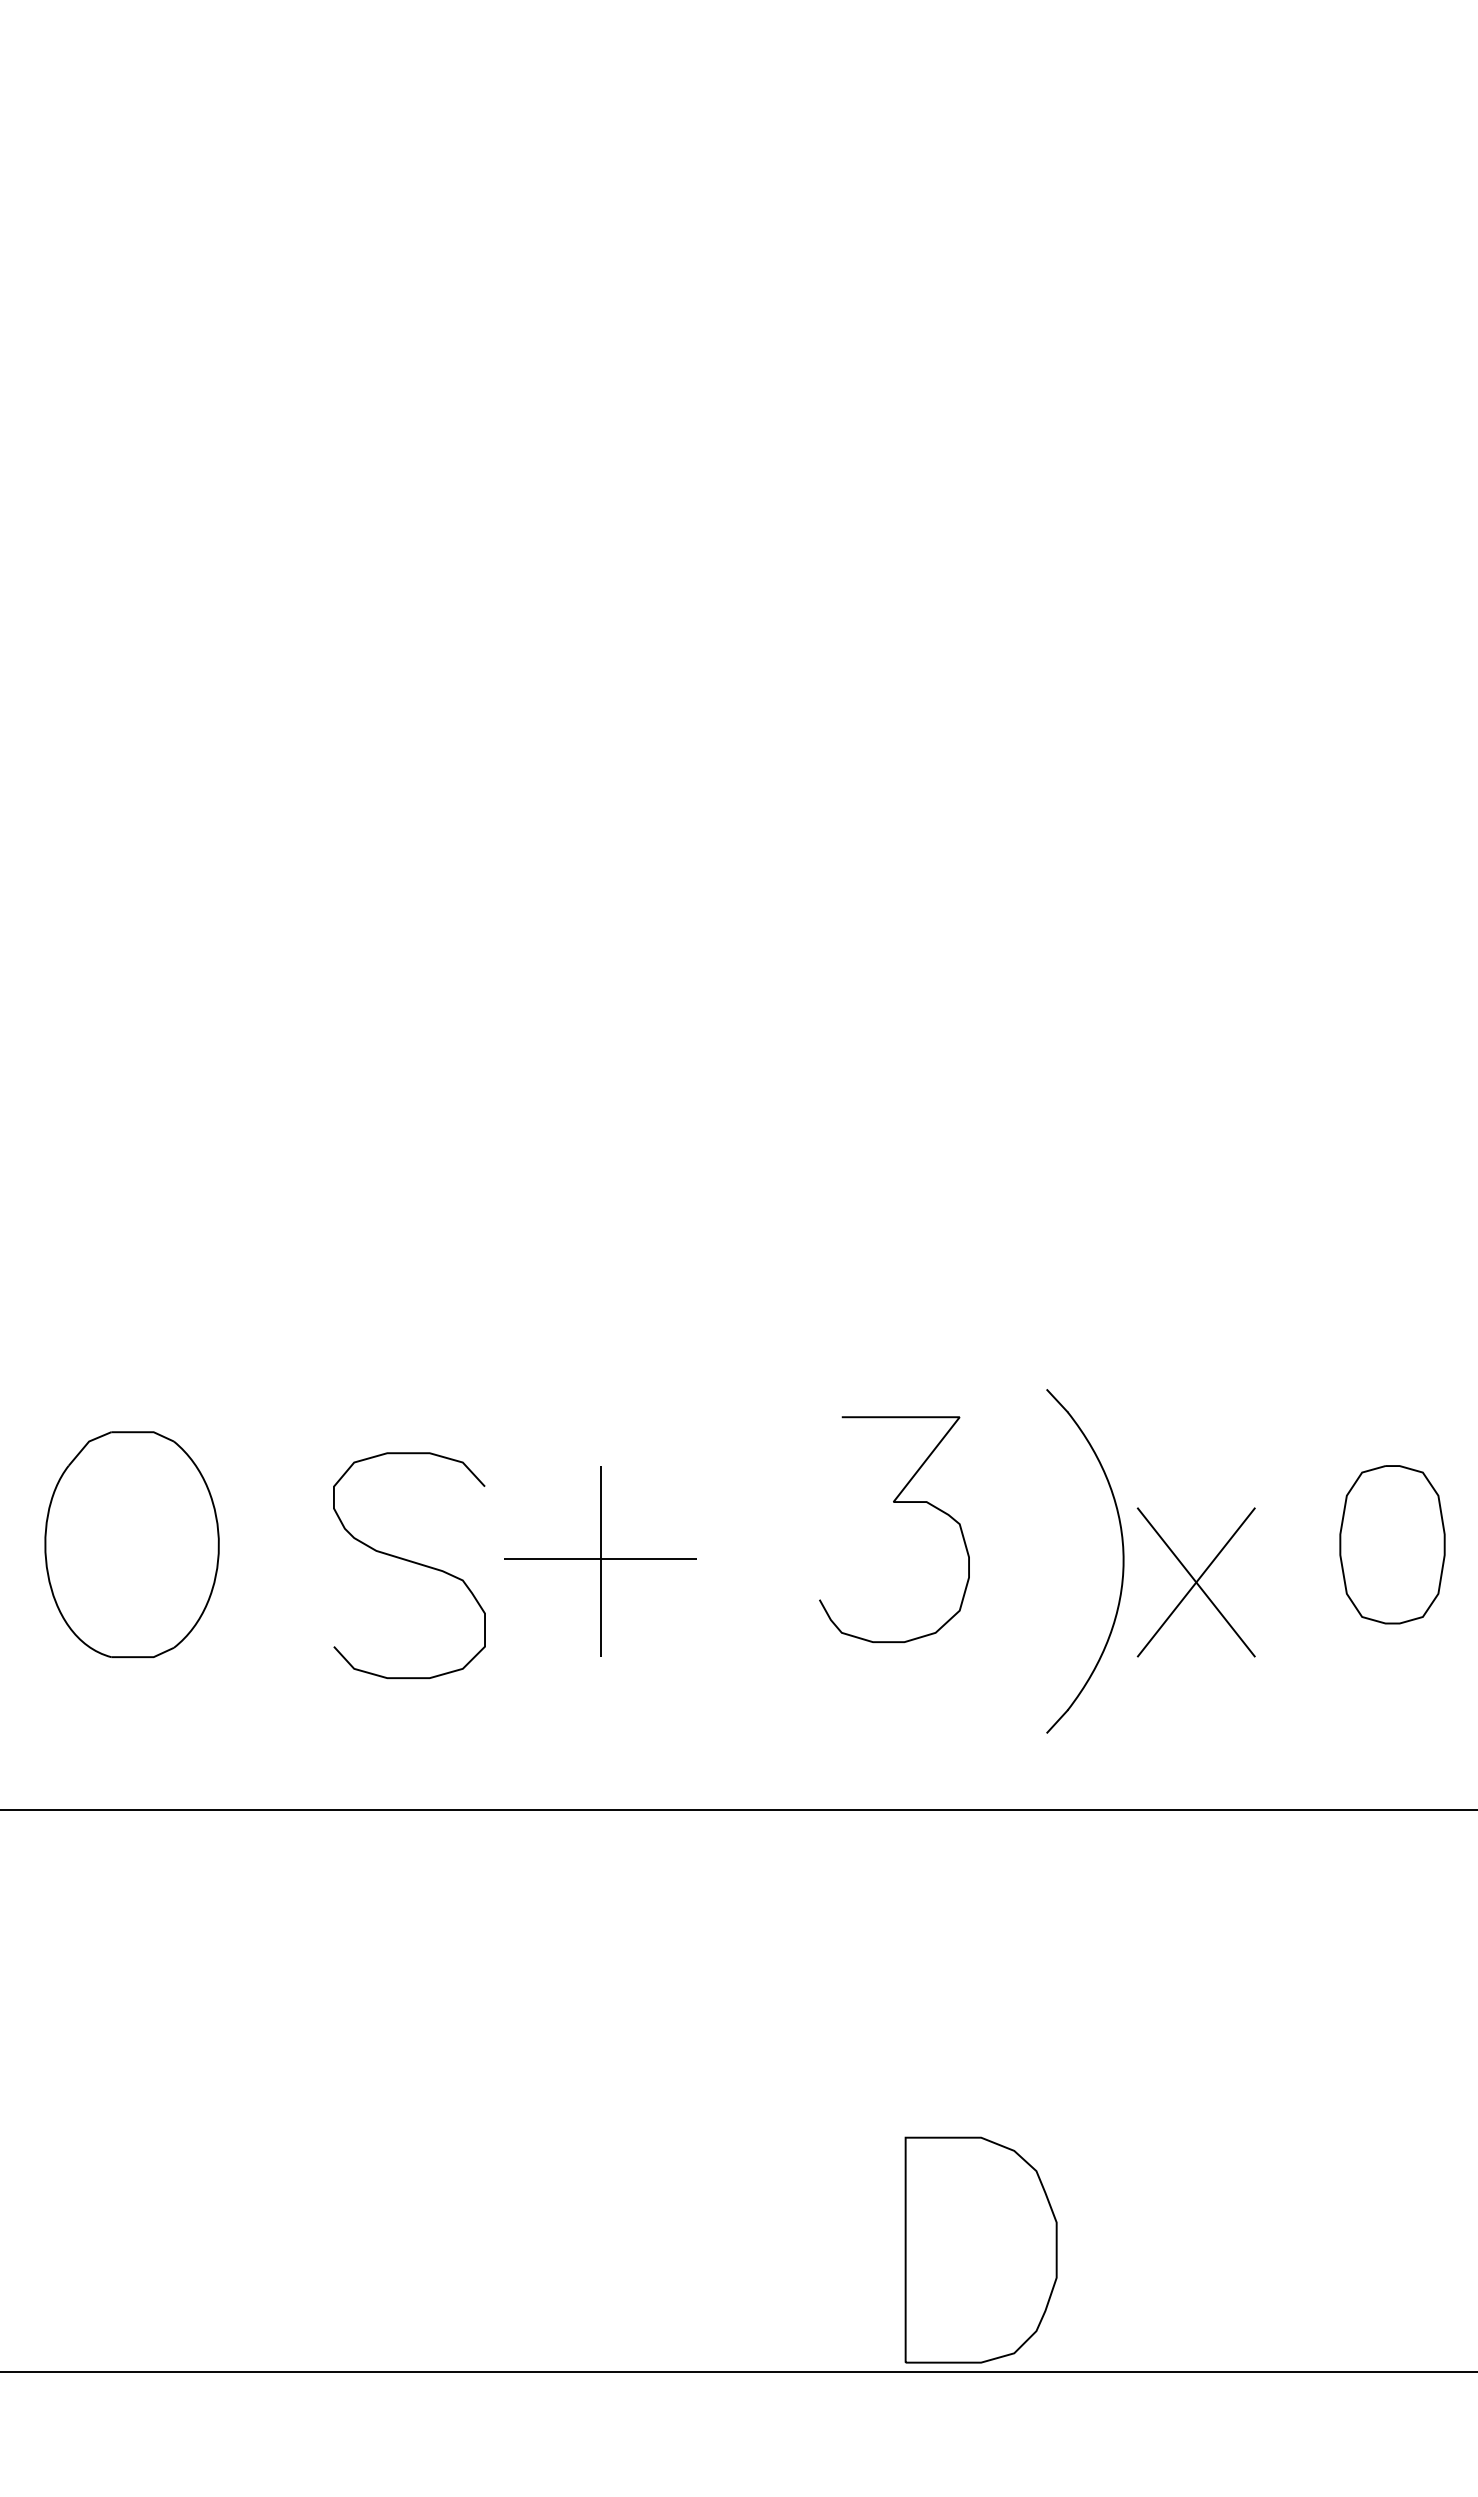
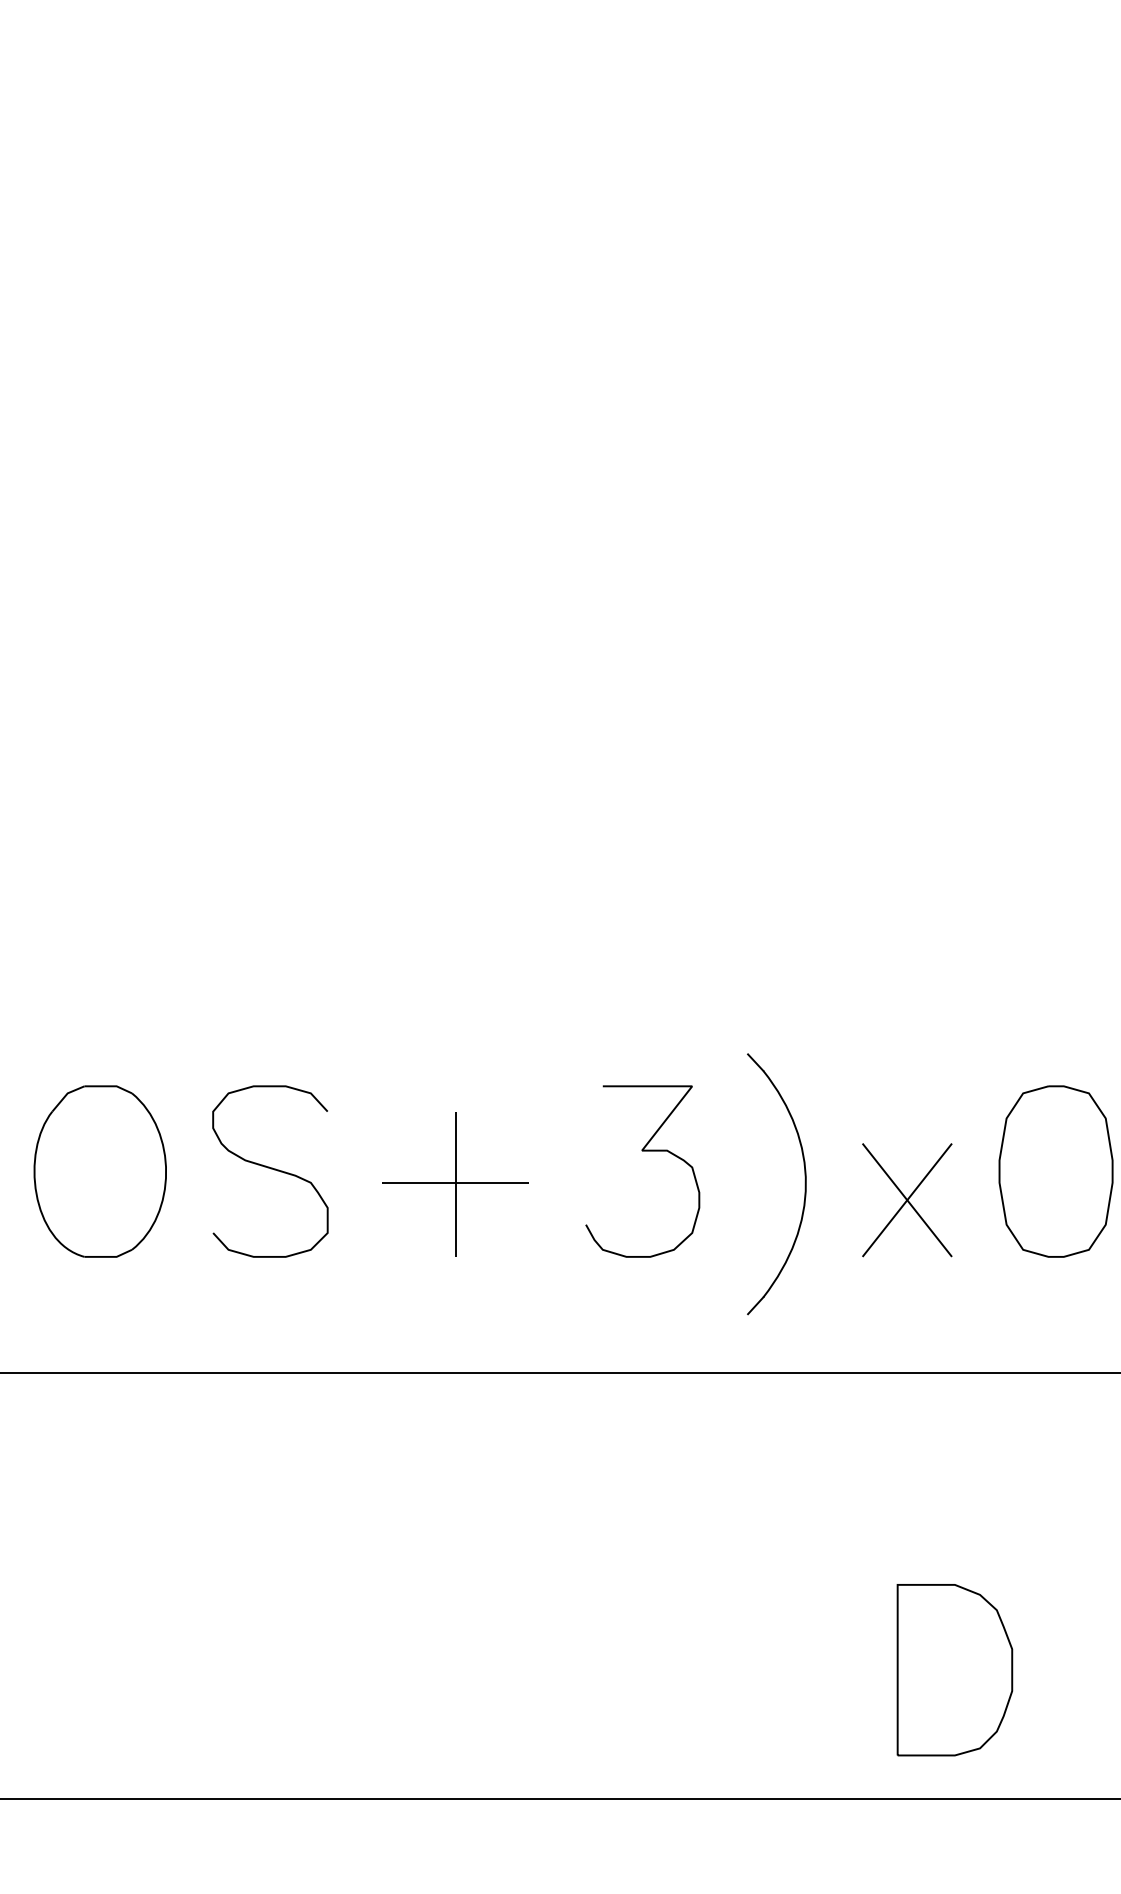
curve: (894, 1502) -> (642, 1150), moved
part: (1392, 1544) -> (1056, 1171), size x1.43
part: (1122, 1561) -> (805, 1184), moved
curve: (410, 1562) -> (271, 1169), moved
part: (980, 2249) -> (954, 1669), moved

